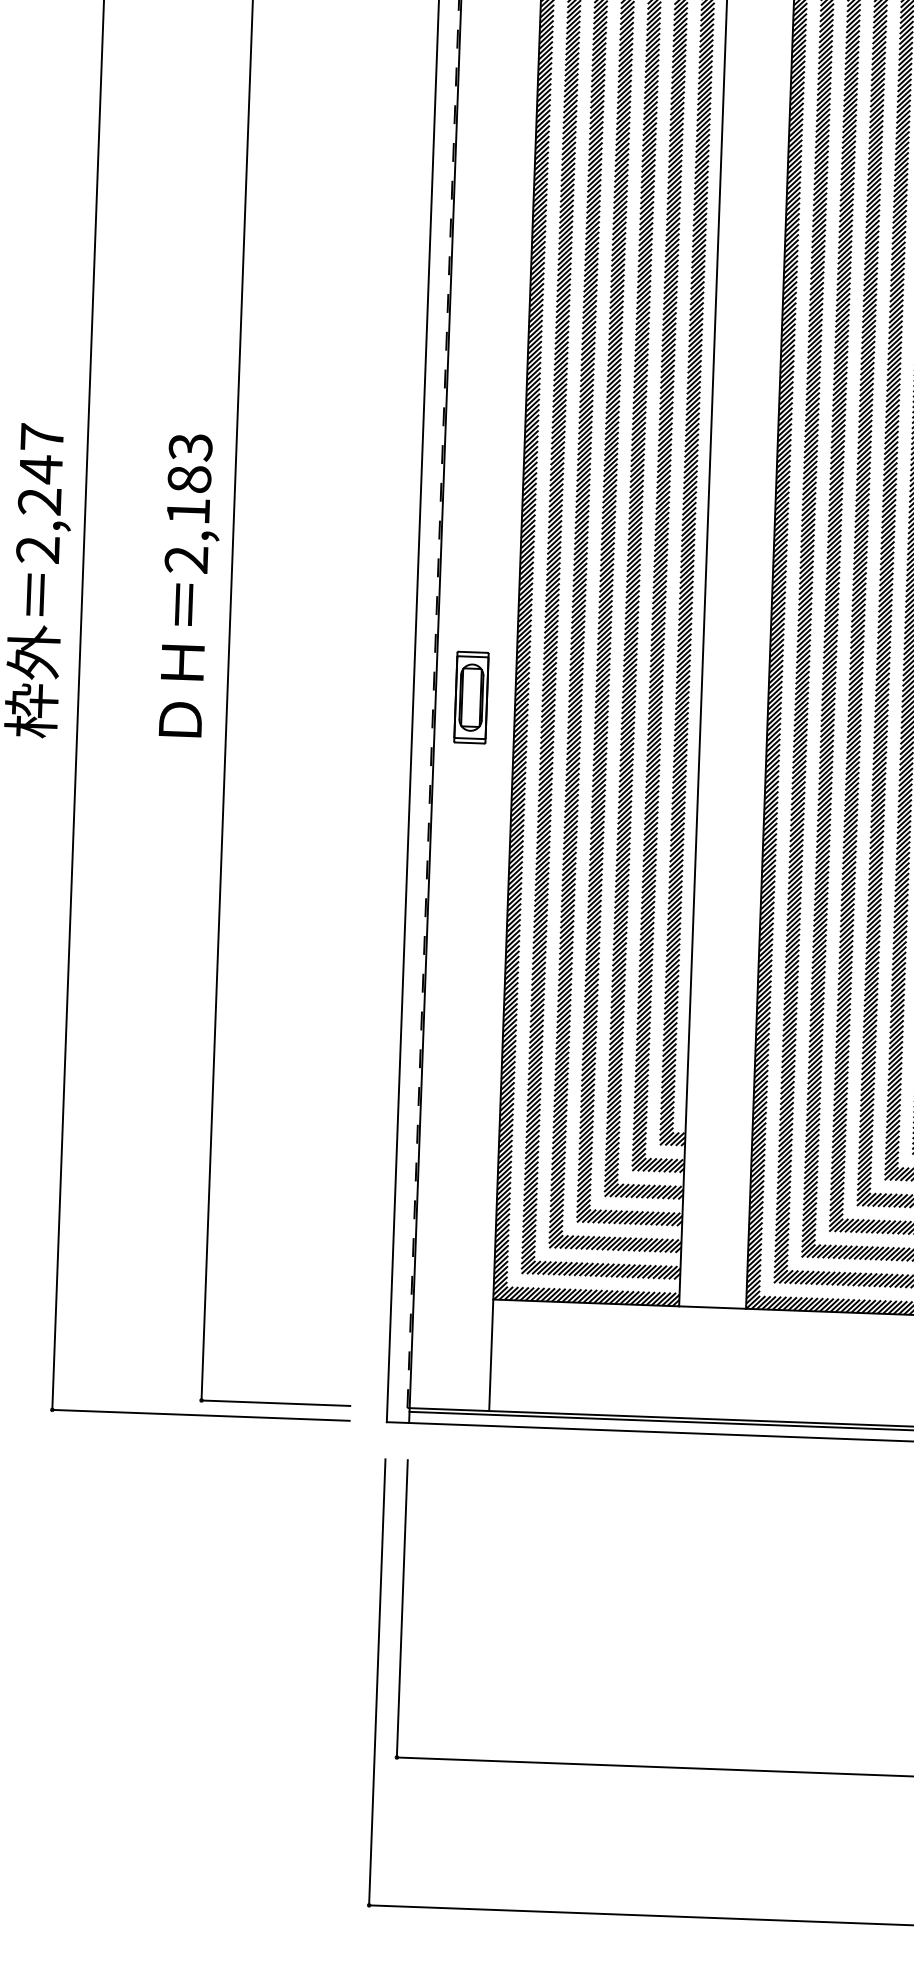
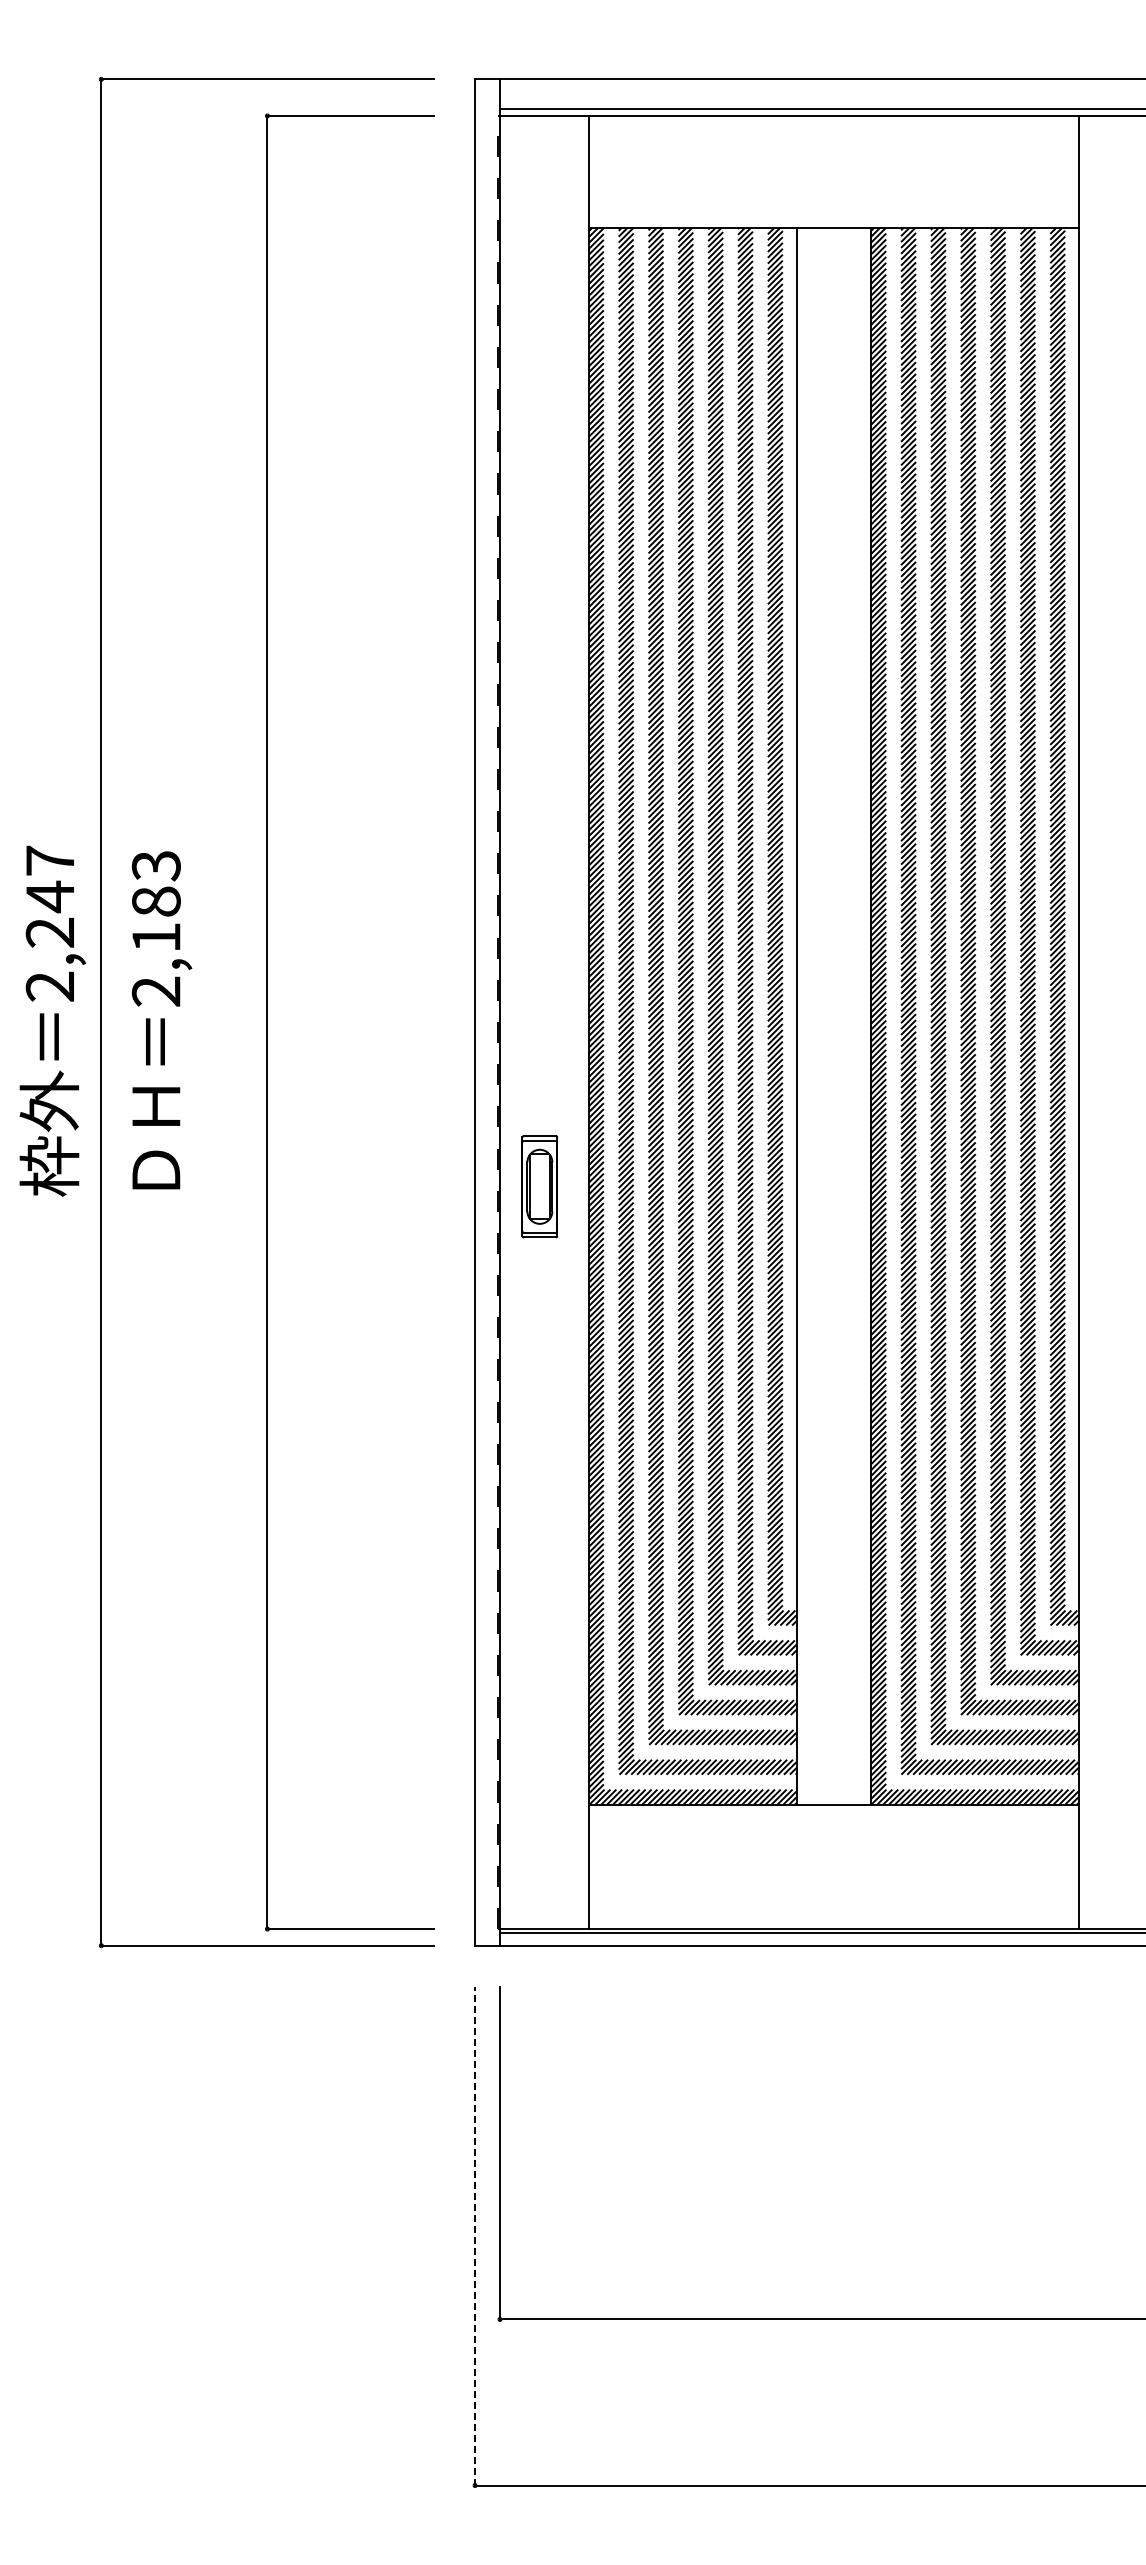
text: (191, 585) -> (162, 1020), moved
part: (471, 697) -> (539, 1186), moved
line: (377, 1681) -> (475, 2235), solid -> dashed

